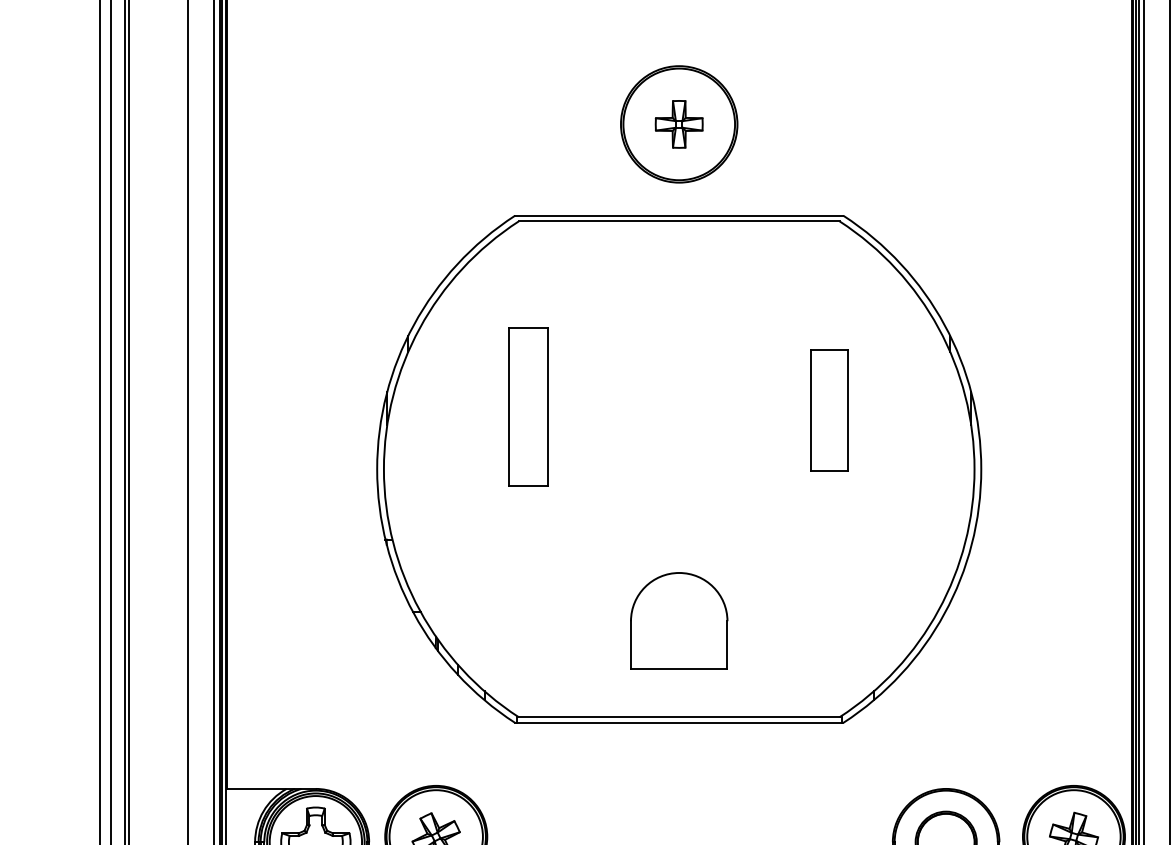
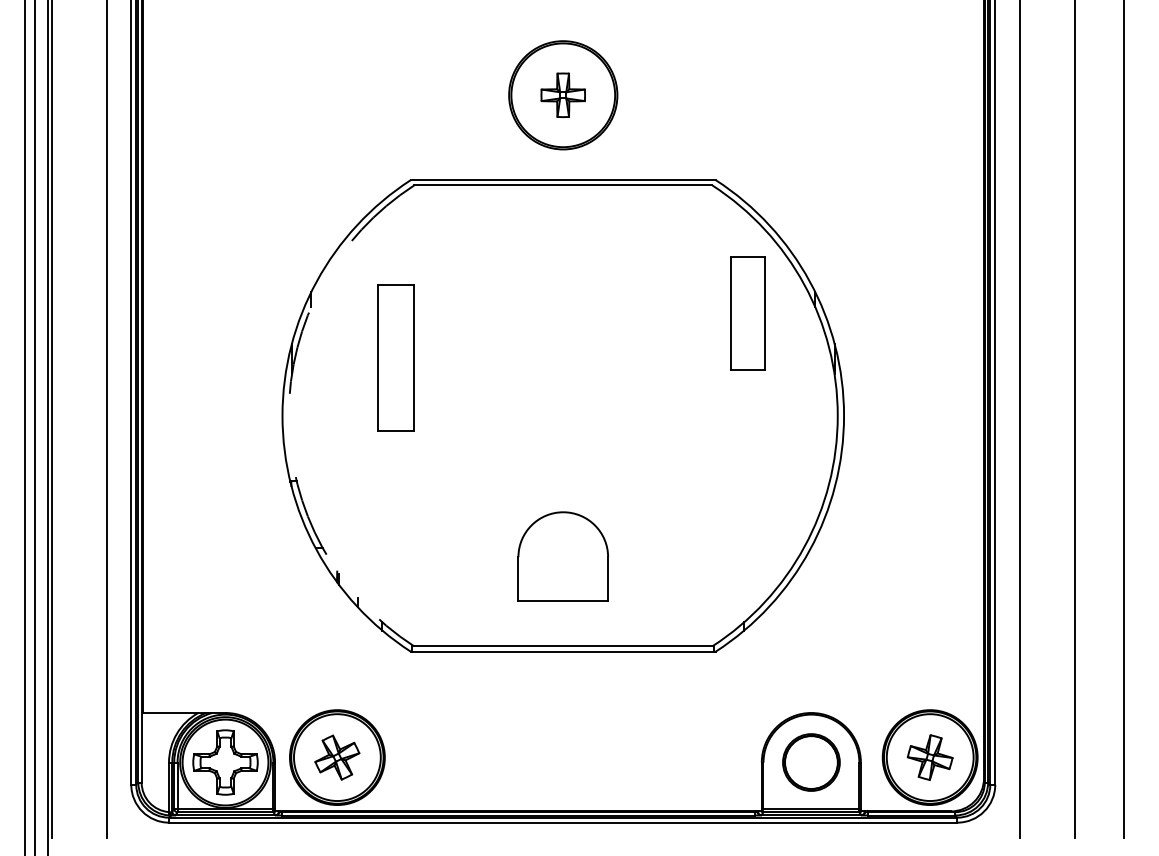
part: (527, 406) -> (395, 357), moved
part: (829, 410) -> (747, 313), moved
arc: (383, 468) -> (288, 415), solid -> dashed

